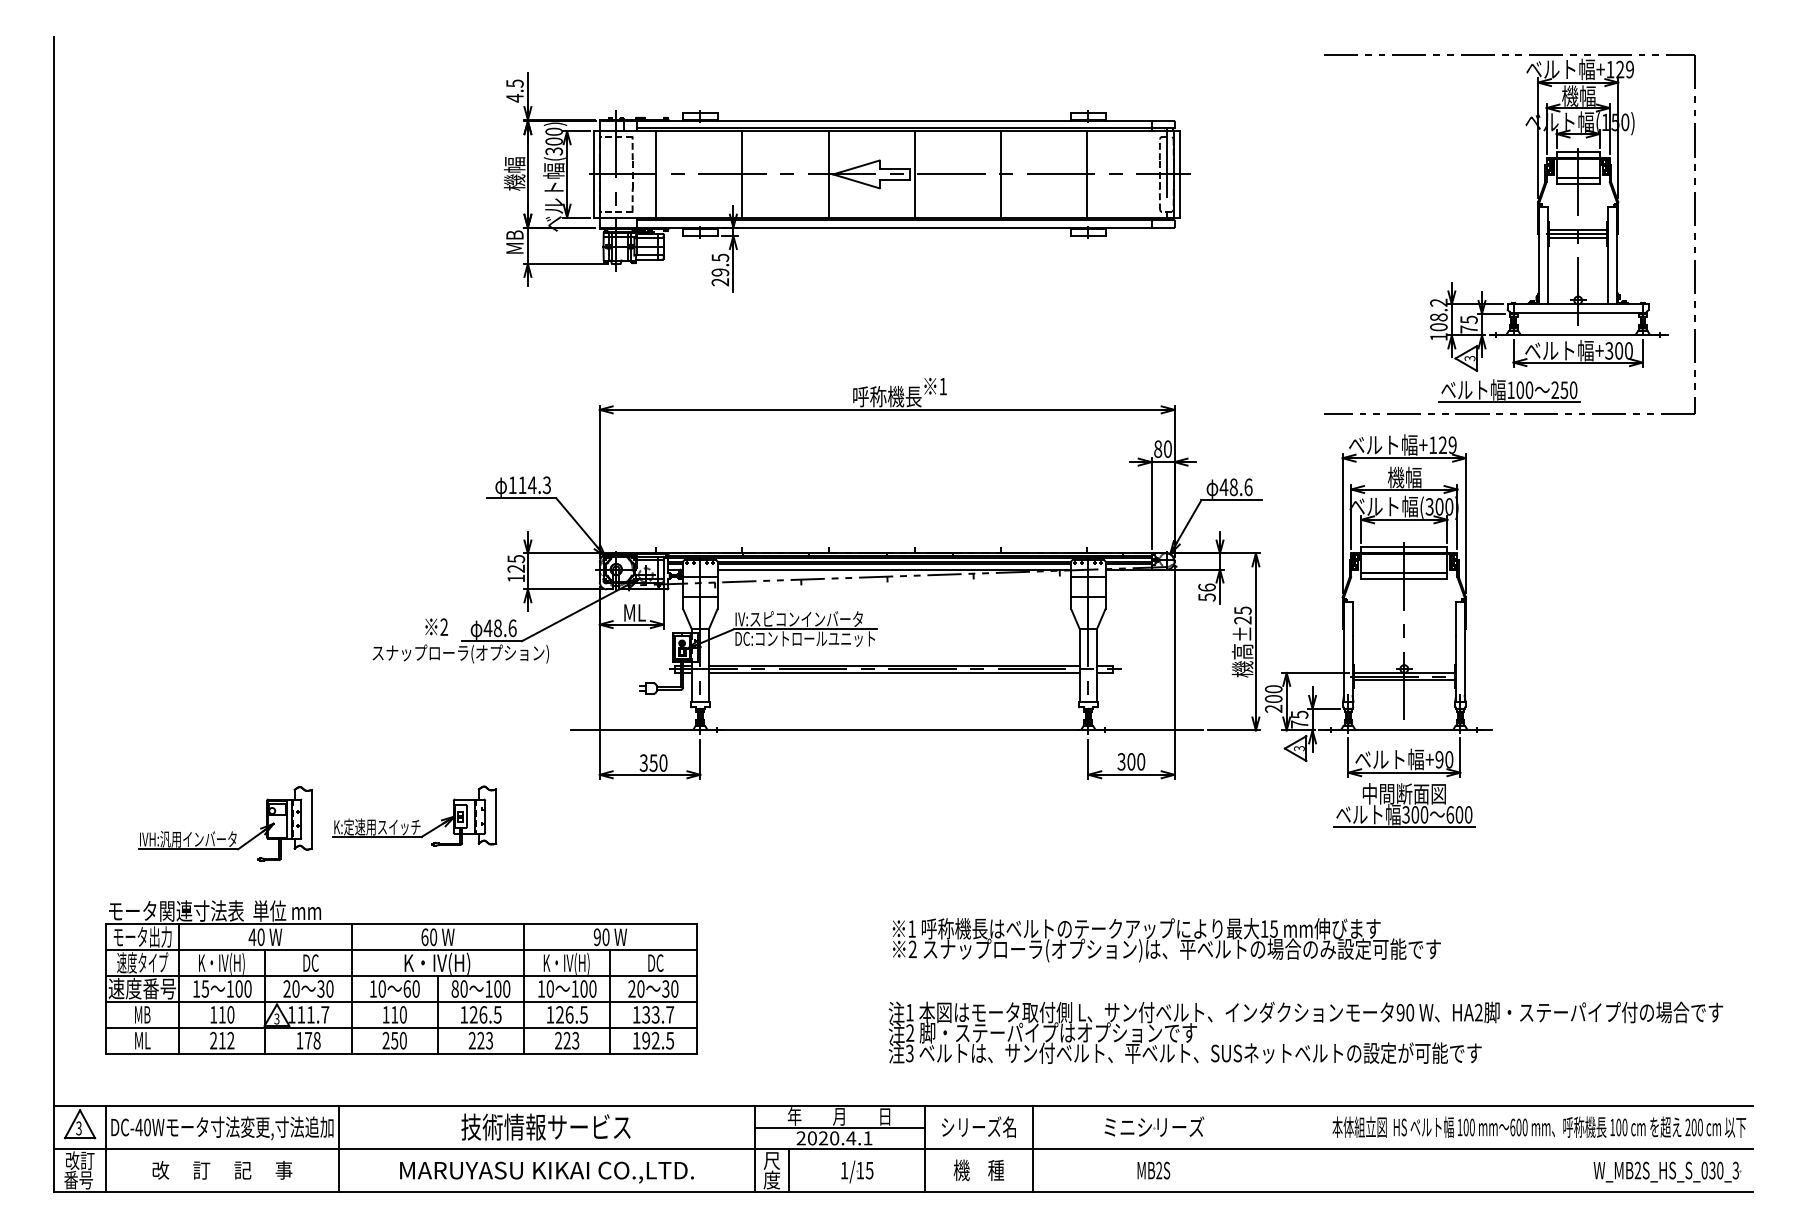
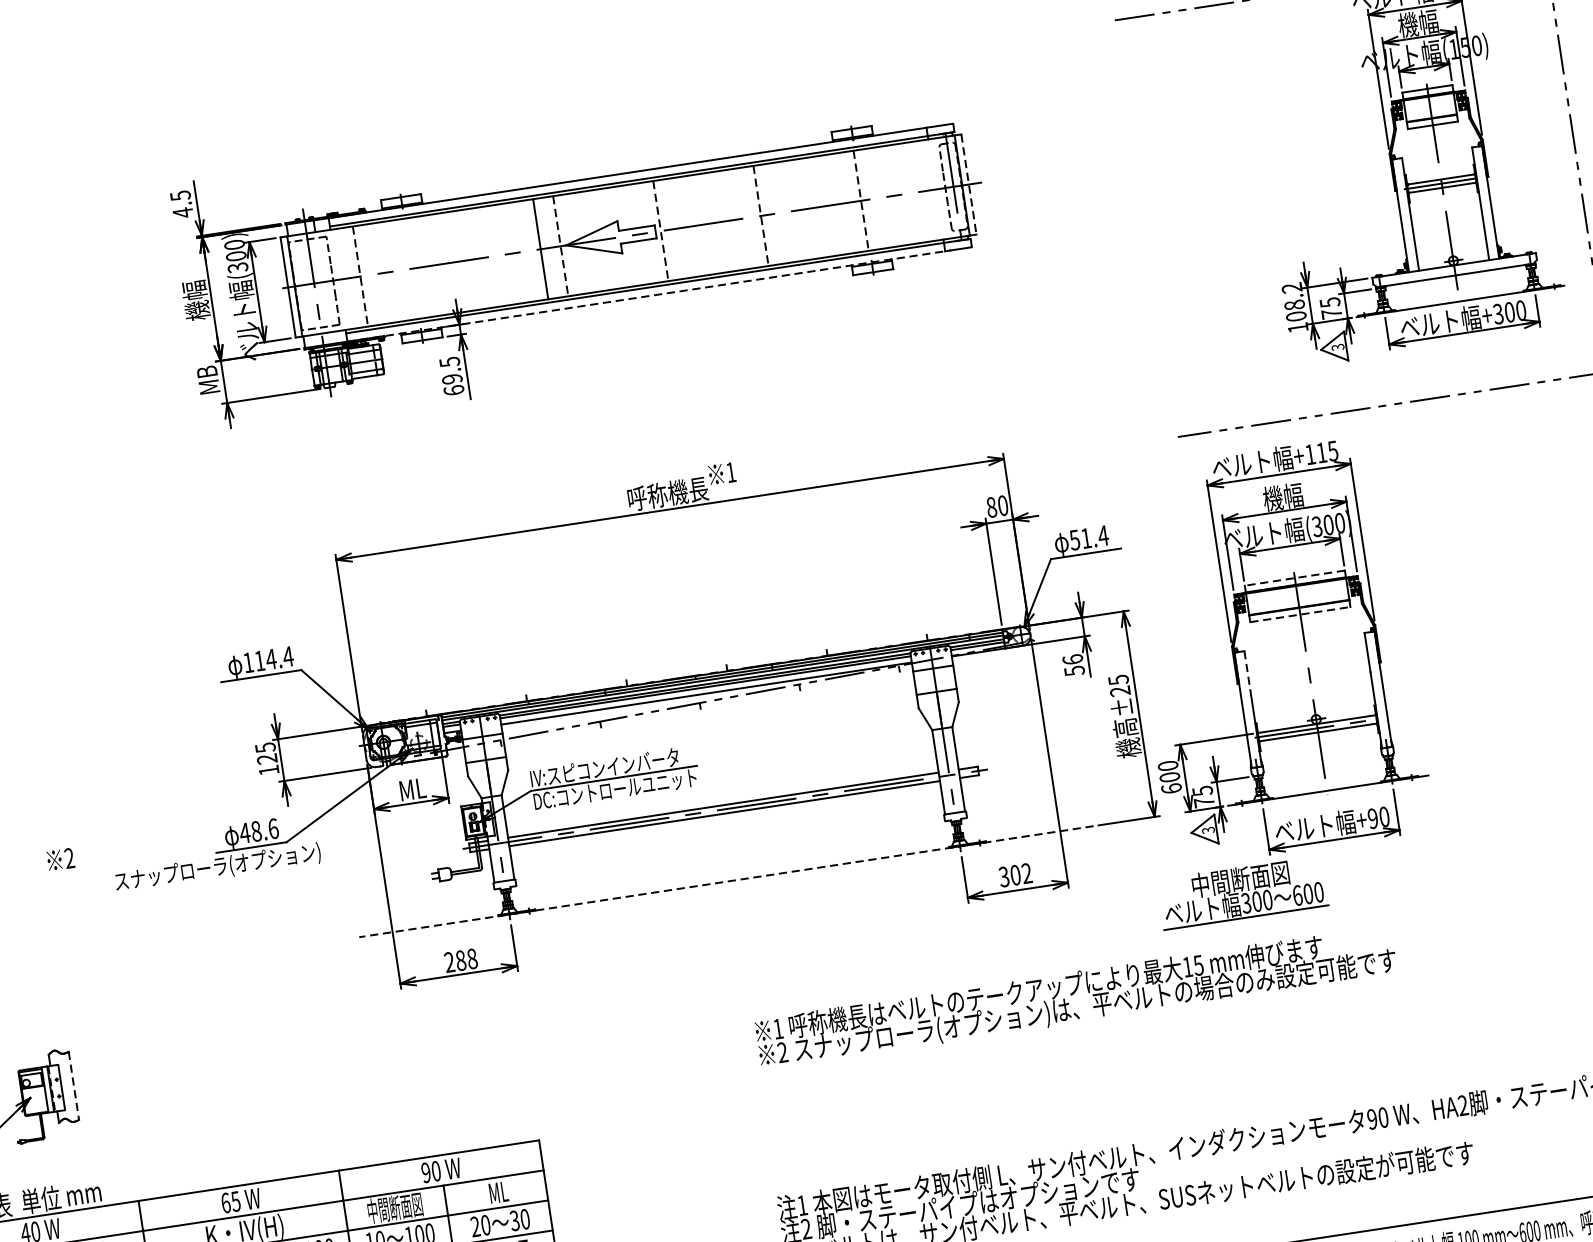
line: (656, 174) -> (360, 276), solid -> dashed
line: (742, 174) -> (540, 249), moved
line: (828, 174) -> (560, 246), solid -> dashed
line: (914, 174) -> (660, 231), solid -> dashed
line: (1001, 174) -> (761, 215), solid -> dashed
line: (1087, 174) -> (861, 200), solid -> dashed
line: (1180, 174) -> (969, 184), solid -> dashed
line: (894, 227) -> (646, 296), solid -> dashed
text: (720, 282) -> (454, 390), 29.5 -> 69.5
part: (1509, 390) -> (1389, 377), removed
text: (1447, 444) -> (1326, 451), +129 -> +115
text: (546, 485) -> (287, 657), 114.3 -> 114.4
text: (1235, 487) -> (1088, 538), 48.6 -> 51.4
line: (1403, 547) -> (1293, 578), solid -> dashed
line: (1404, 578) -> (1300, 614), solid -> dashed
line: (1352, 619) -> (1247, 671), solid -> dashed
text: (436, 626) -> (60, 858), moved
text: (1273, 708) -> (1171, 788), 200 -> 600
line: (886, 730) -> (725, 881), solid -> dashed
text: (1141, 761) -> (1027, 873), 300 -> 302
text: (653, 762) -> (460, 959), 350 -> 288
part: (1404, 805) -> (1242, 892), moved
part: (414, 815) -> (192, 1063), removed
line: (311, 819) -> (73, 1086), solid -> dashed
text: (433, 936) -> (235, 1200), 60 -> 65
text: (1166, 940) -> (1075, 997), moved
text: (656, 962) -> (499, 1191), DC -> ML
text: (566, 963) -> (394, 1208), K・IV(H) -> 中間断面図

